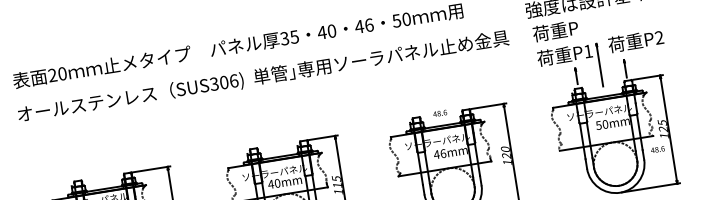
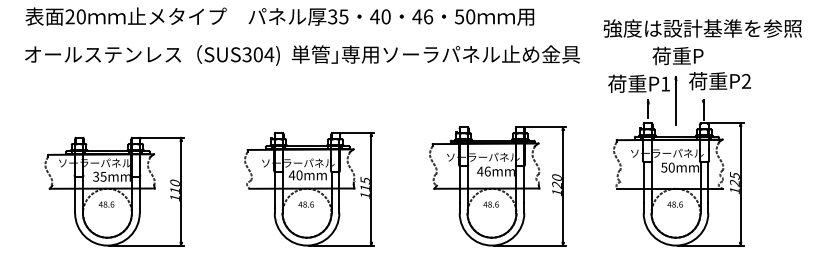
text: (555, 30) -> (677, 55), moved
text: (234, 80) -> (269, 54), SUS306) -> SUS304)
text: (439, 113) -> (490, 204), moved
text: (657, 149) -> (674, 204), moved

